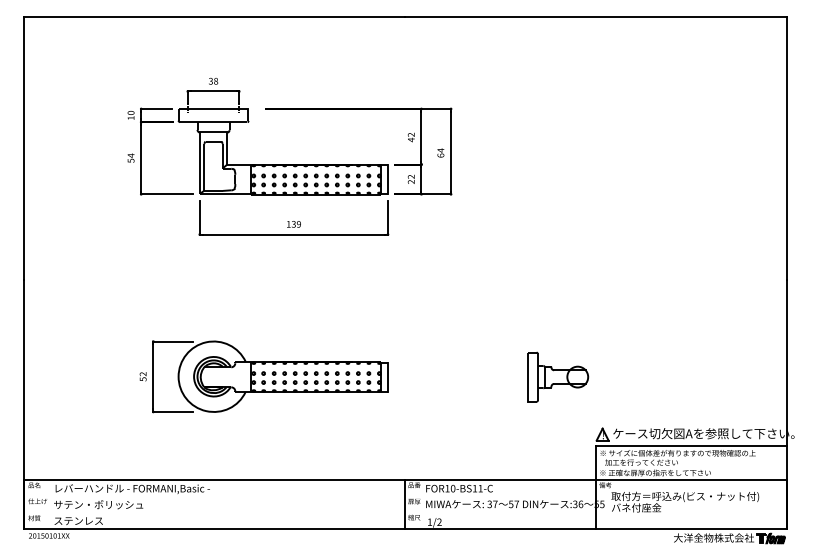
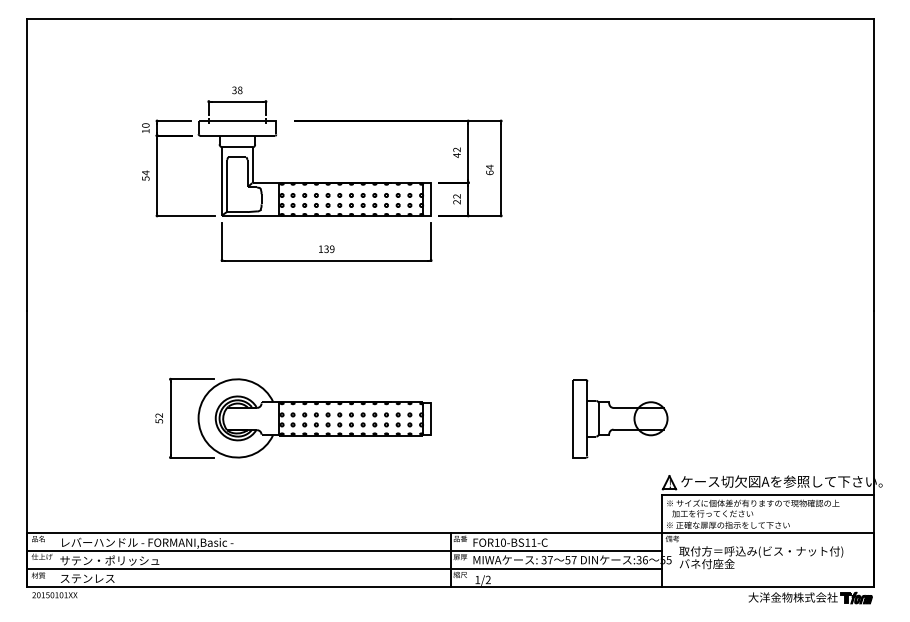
part: (558, 376) -> (620, 418), size x1.43
line: (309, 496) -> (344, 551), added
line: (309, 512) -> (344, 569), added

